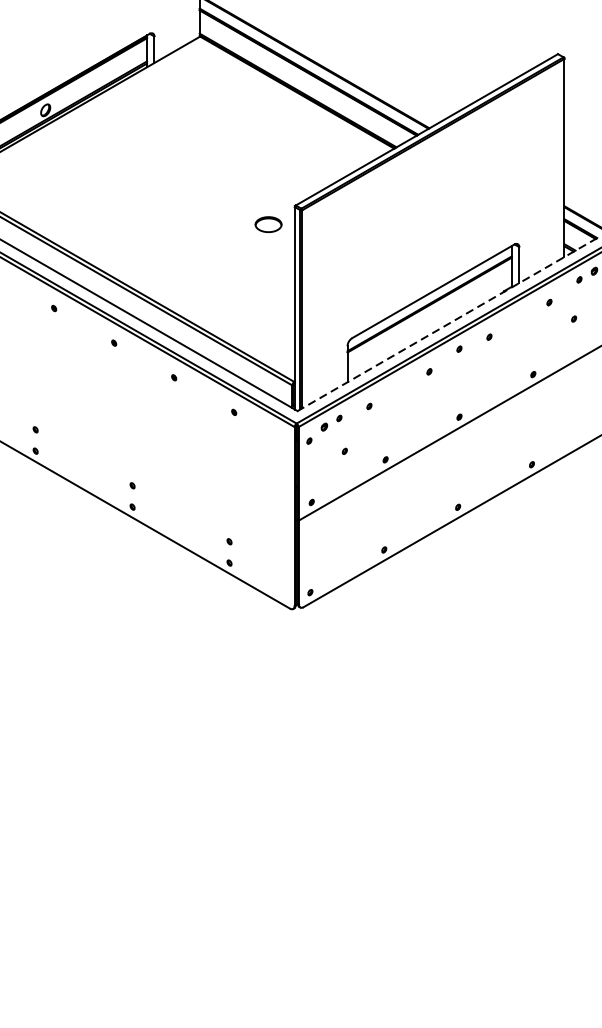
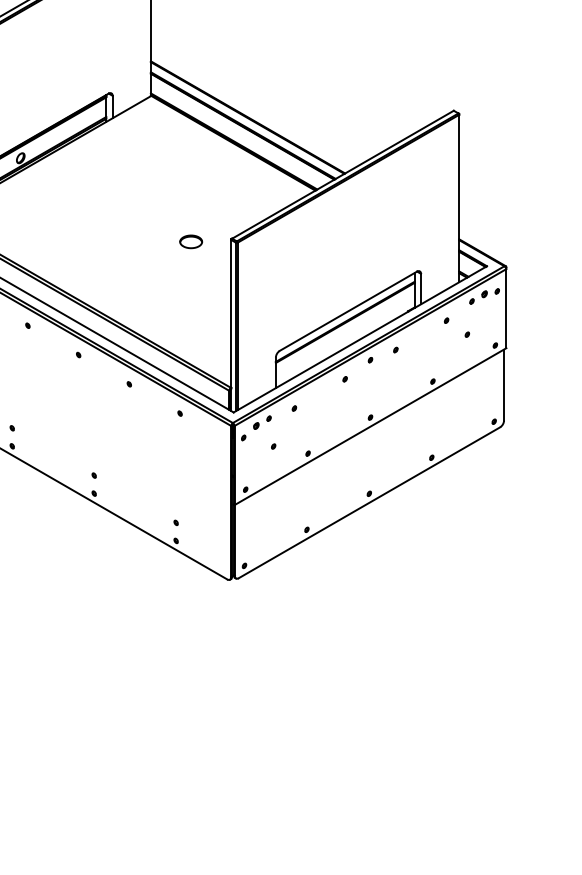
part: (267, 224) -> (190, 241), moved
line: (446, 324) -> (359, 339), dashed -> solid

